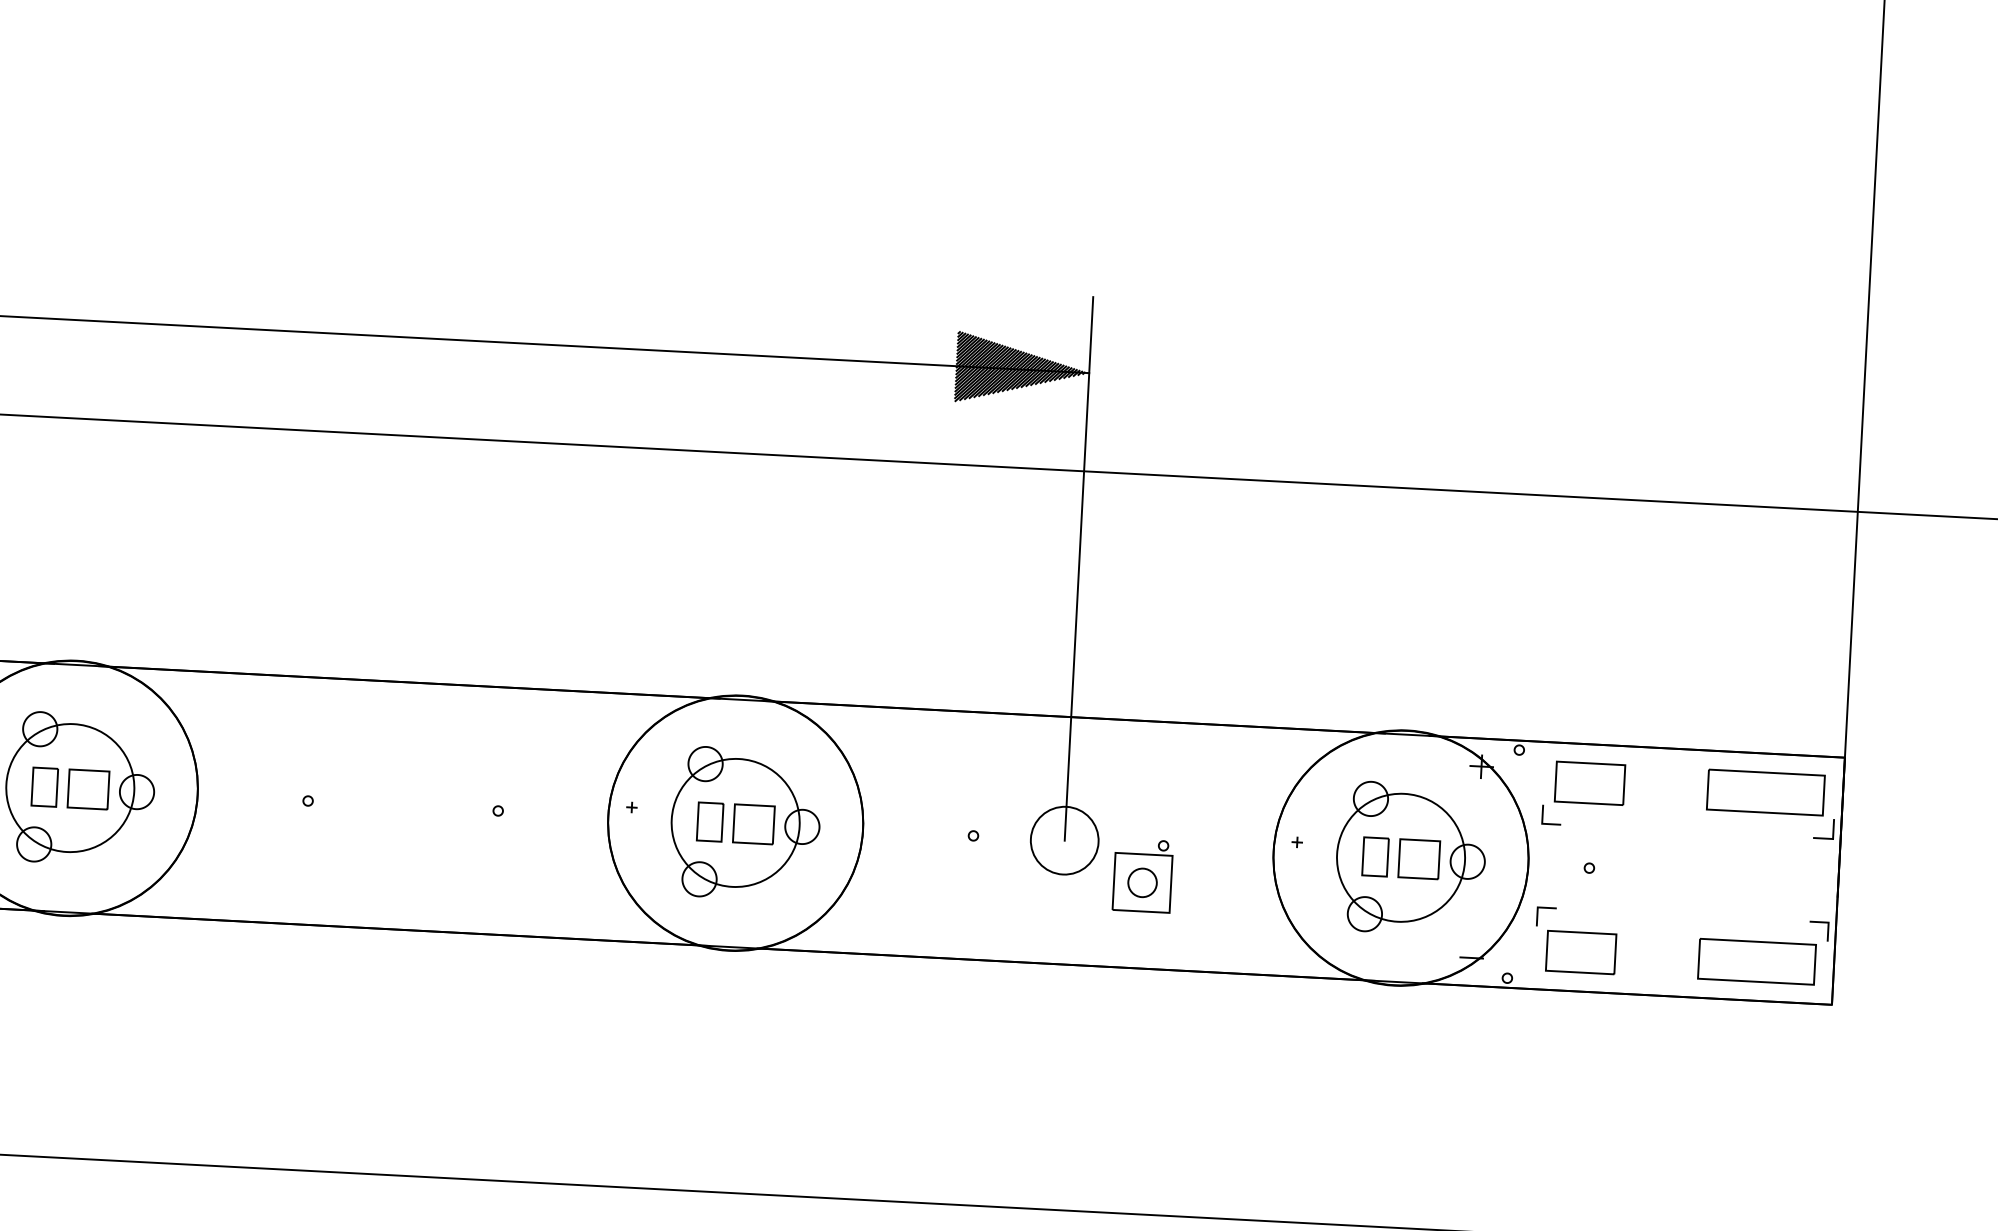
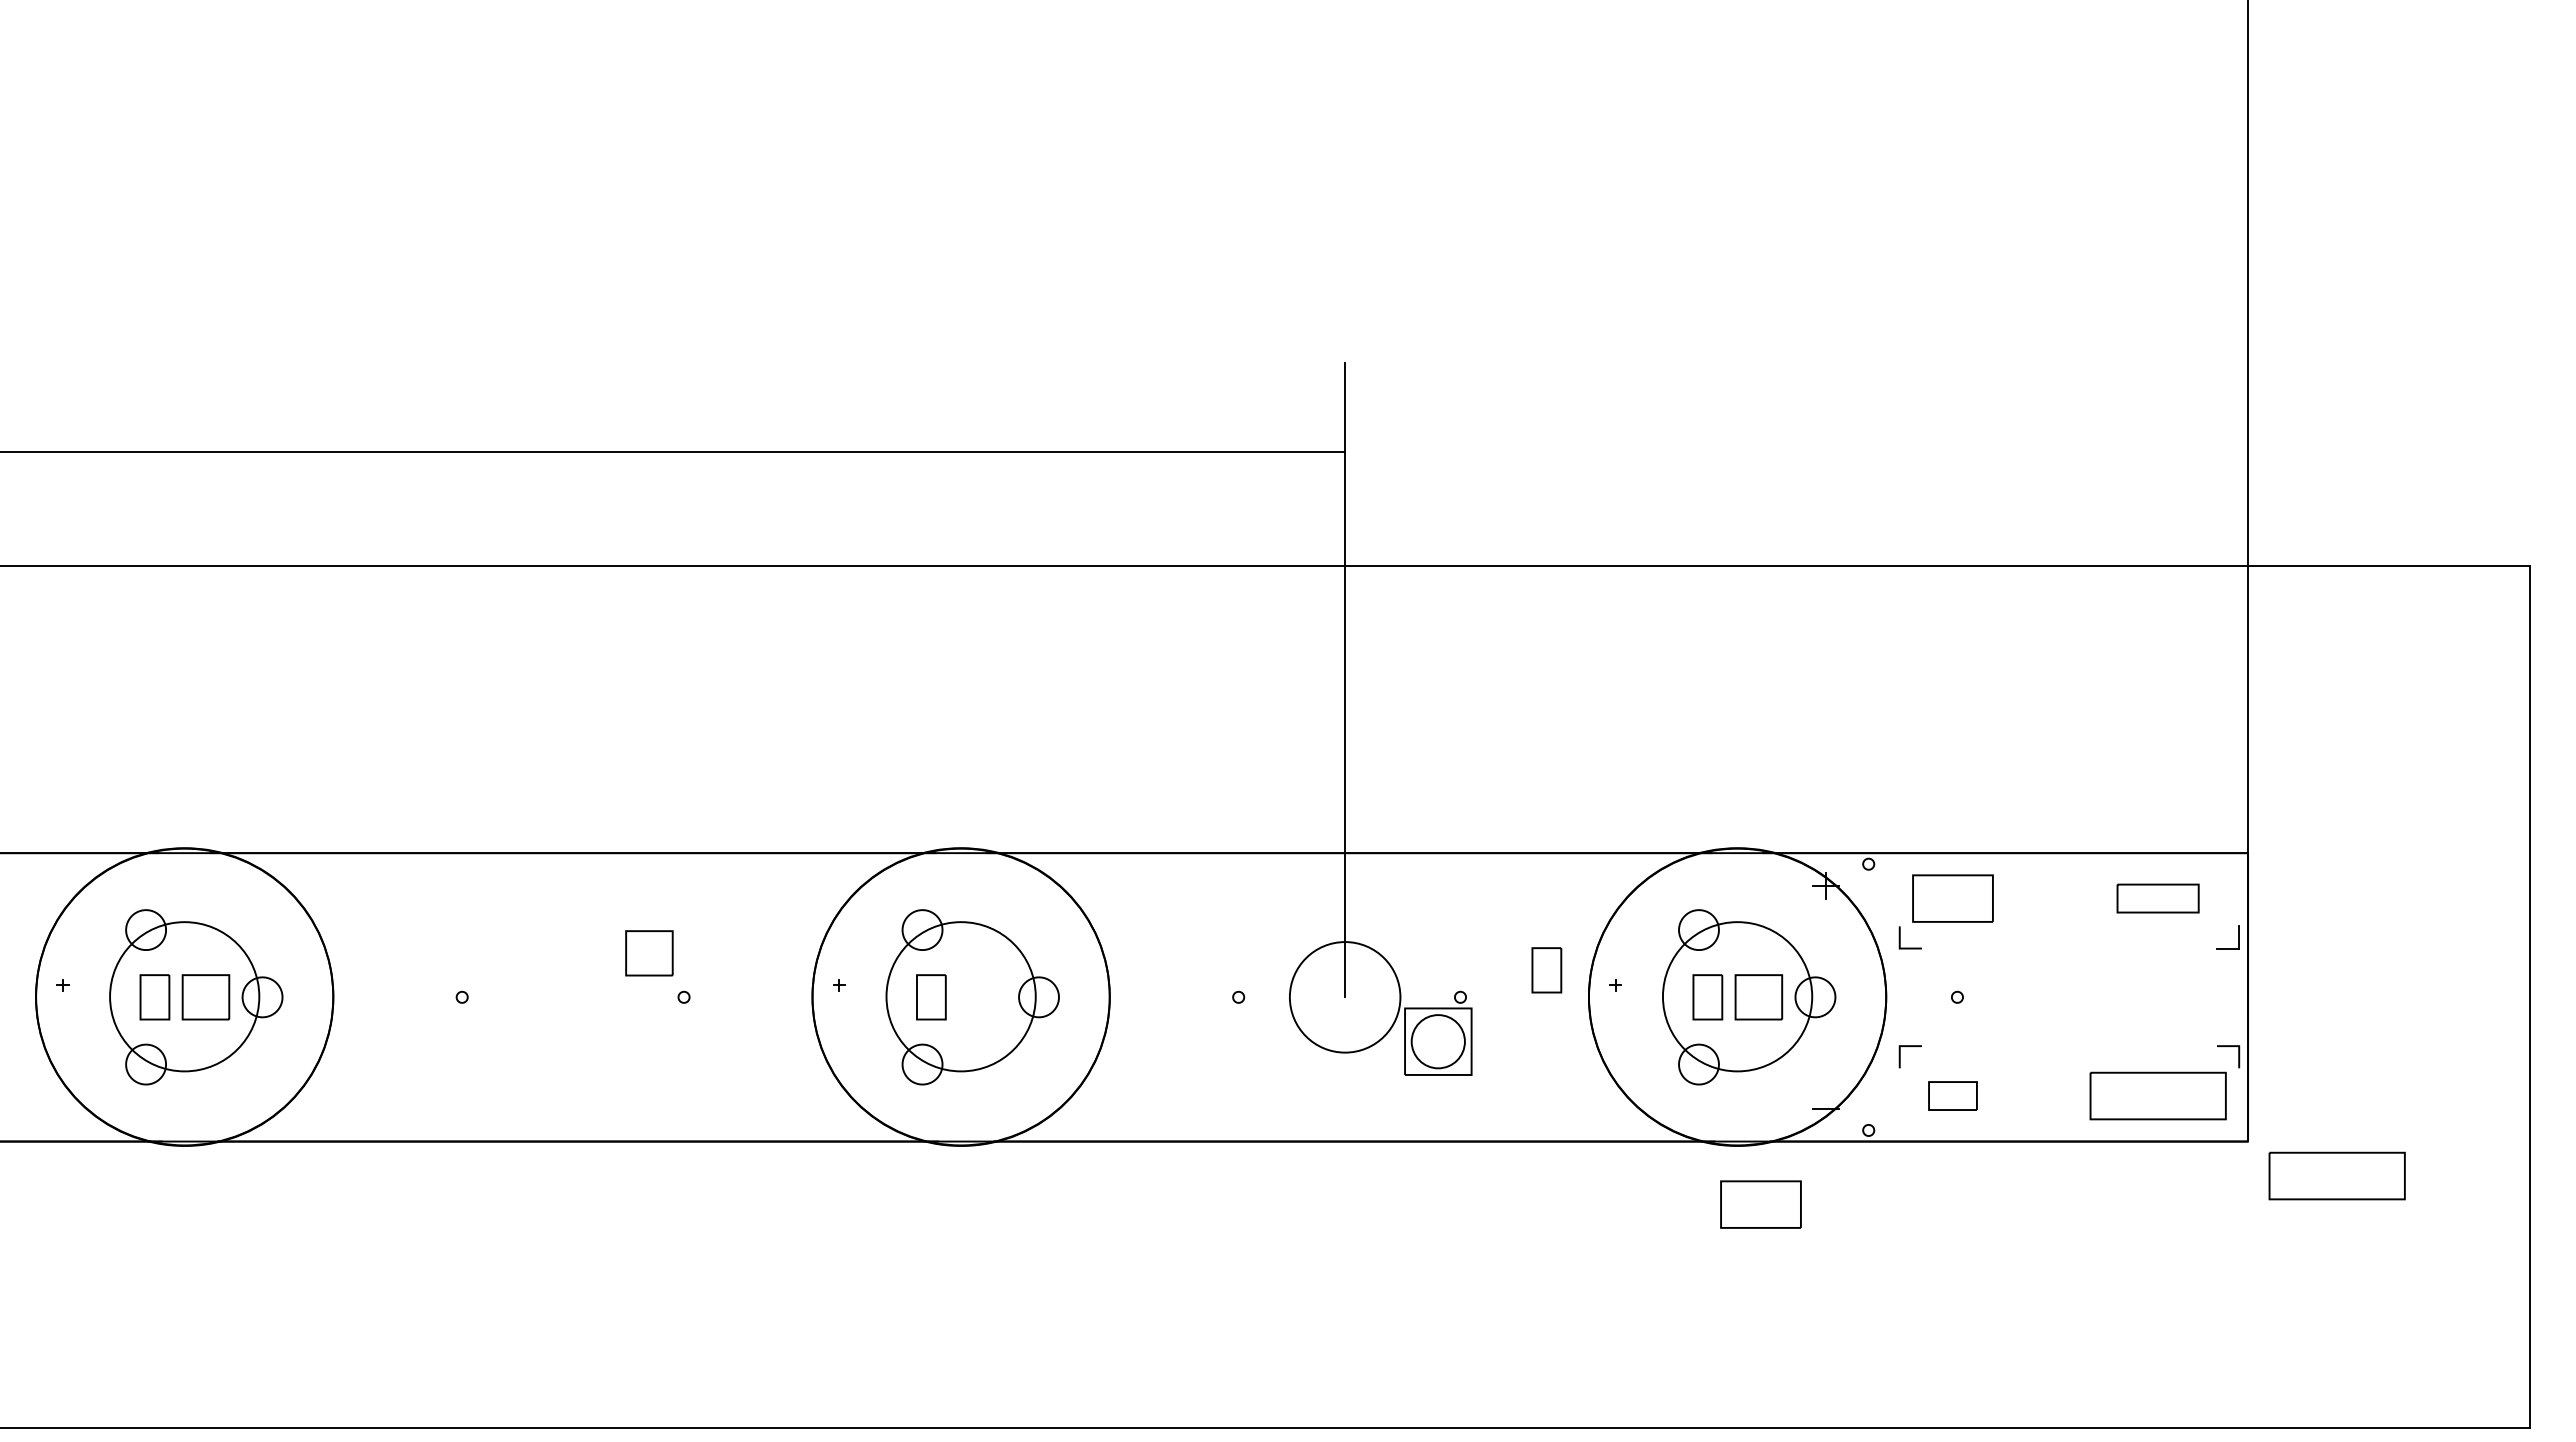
hatch: (1021, 369) -> (1266, 451), removed
part: (1765, 792) -> (2157, 898), size x0.6
part: (753, 824) -> (649, 953), moved
part: (1238, 826) -> (1546, 970), added
circle: (1064, 839) -> (1344, 996), size x1.4
circle: (1141, 882) -> (1437, 1041), size x1.6
part: (1580, 952) -> (1952, 1095), size x0.6
part: (1411, 1036) -> (1760, 1204), added
part: (1906, 1037) -> (2336, 1175), added

